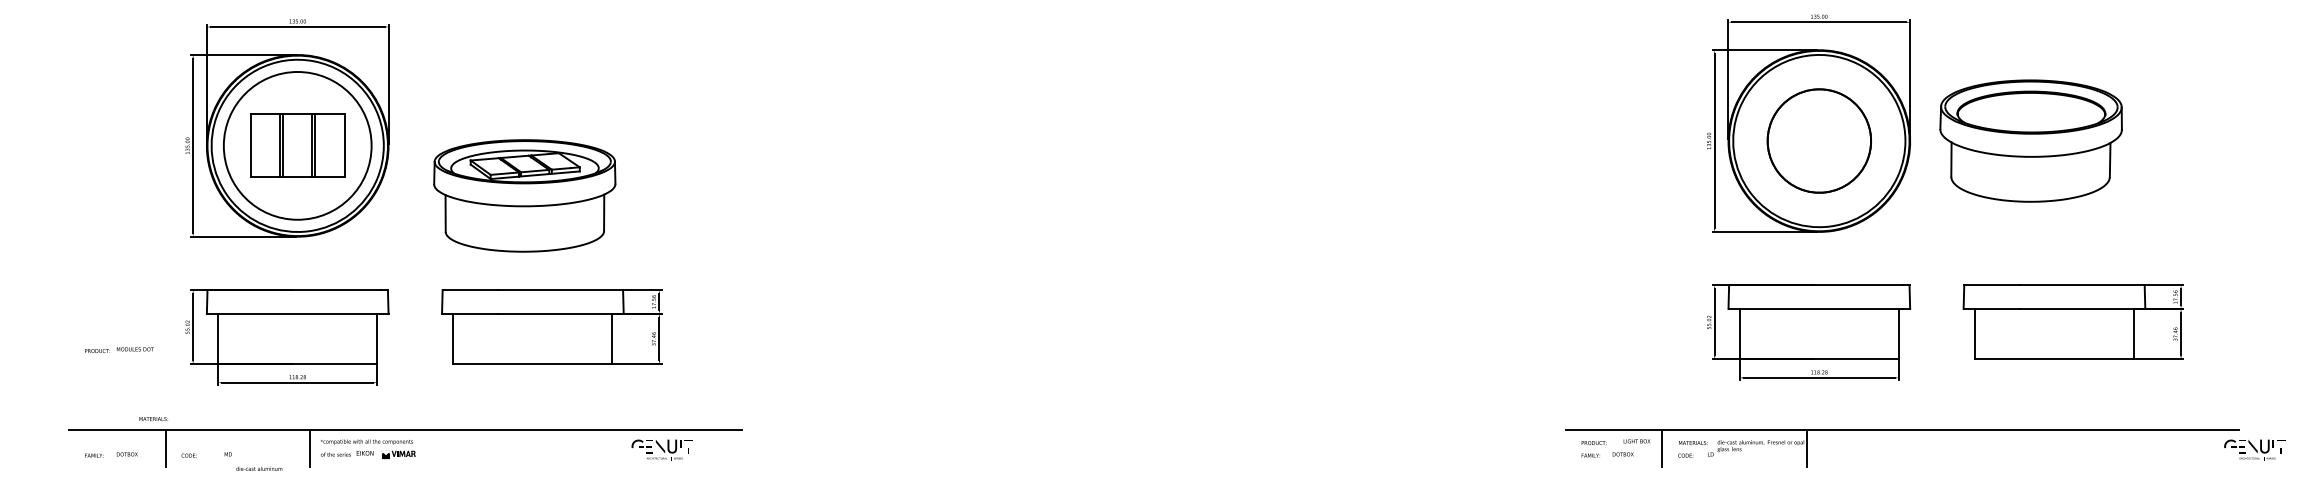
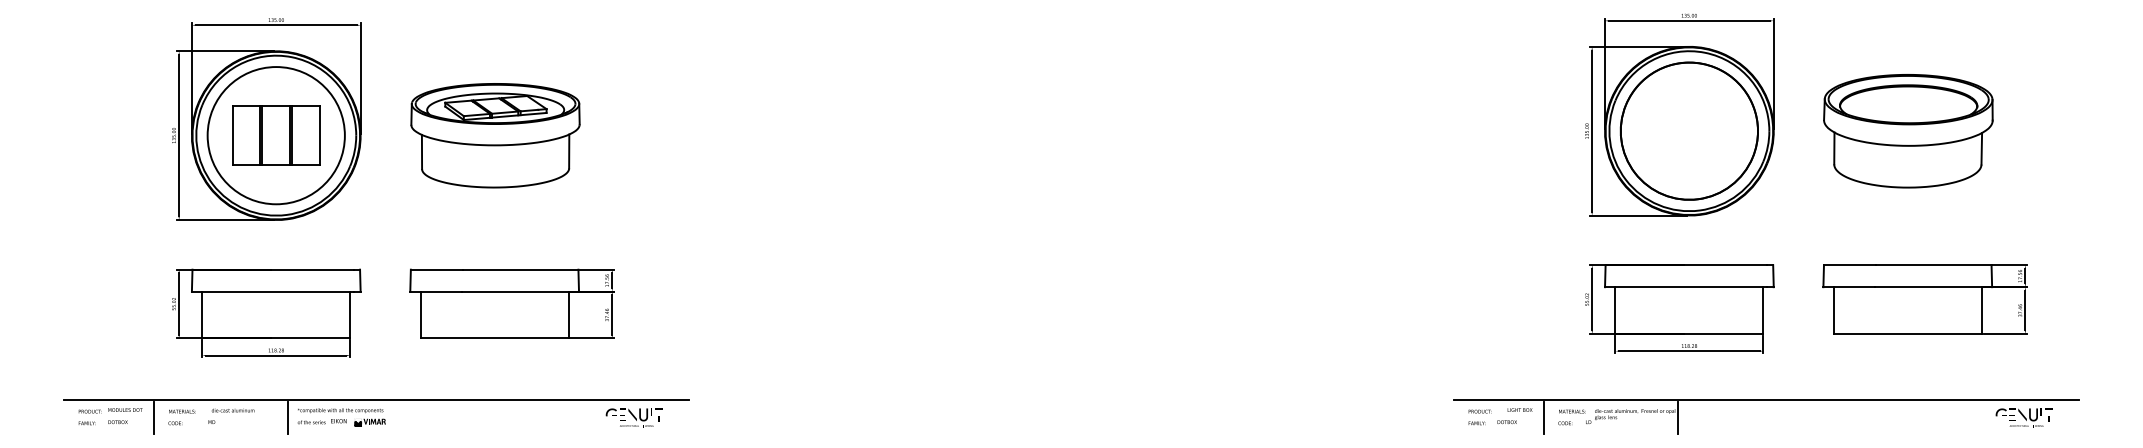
part: (1819, 140) -> (1689, 130), size x1.43
part: (2030, 140) -> (1907, 130), moved
part: (524, 195) -> (495, 135), moved
text: (119, 349) -> (110, 410), moved
text: (153, 418) -> (182, 411), moved
text: (661, 449) -> (633, 417), moved
text: (2254, 449) -> (2023, 417), moved
text: (259, 468) -> (233, 410), moved

